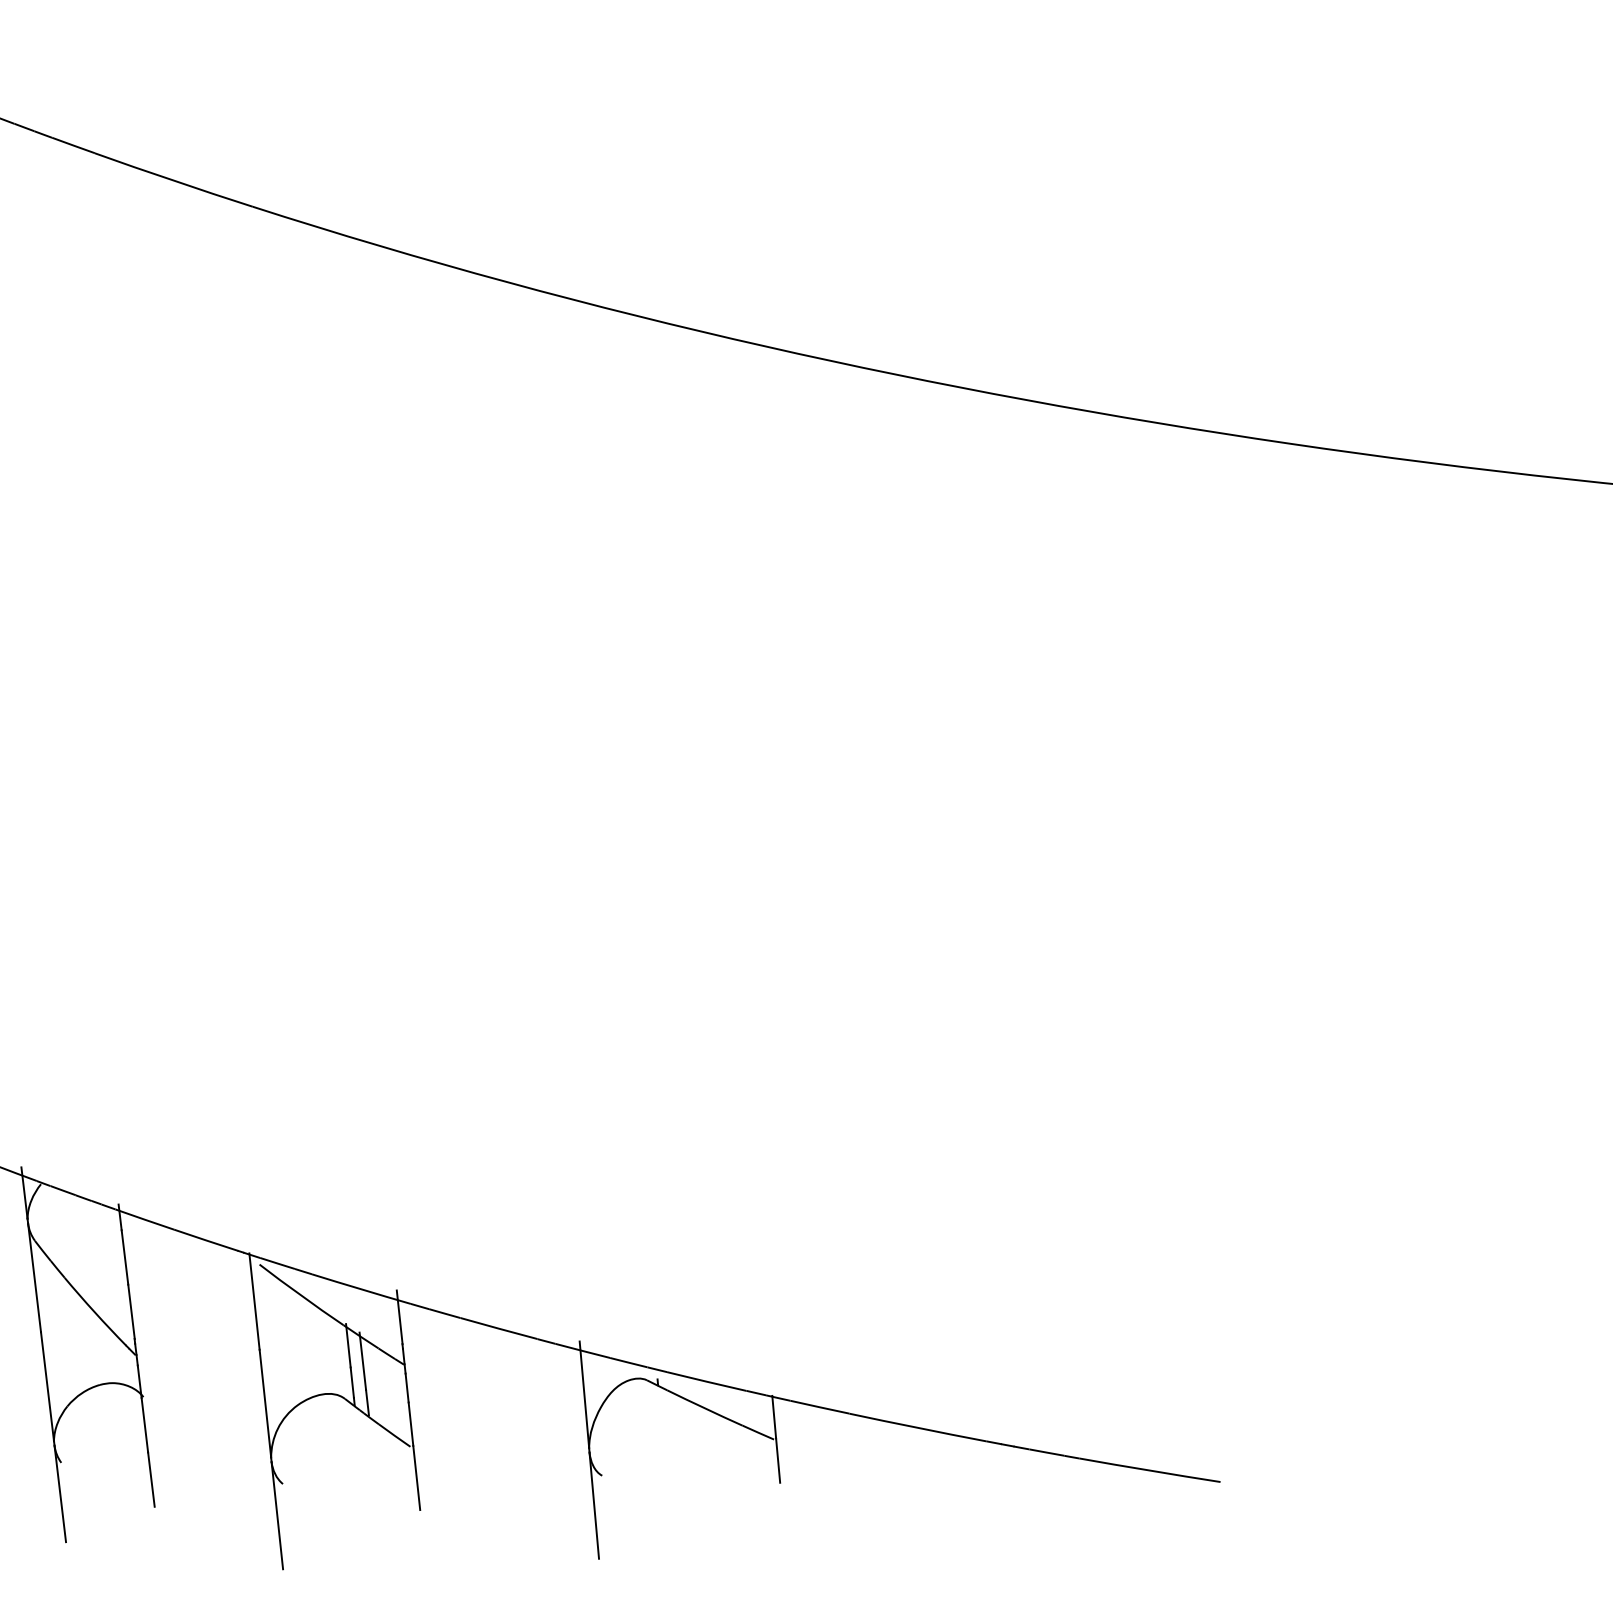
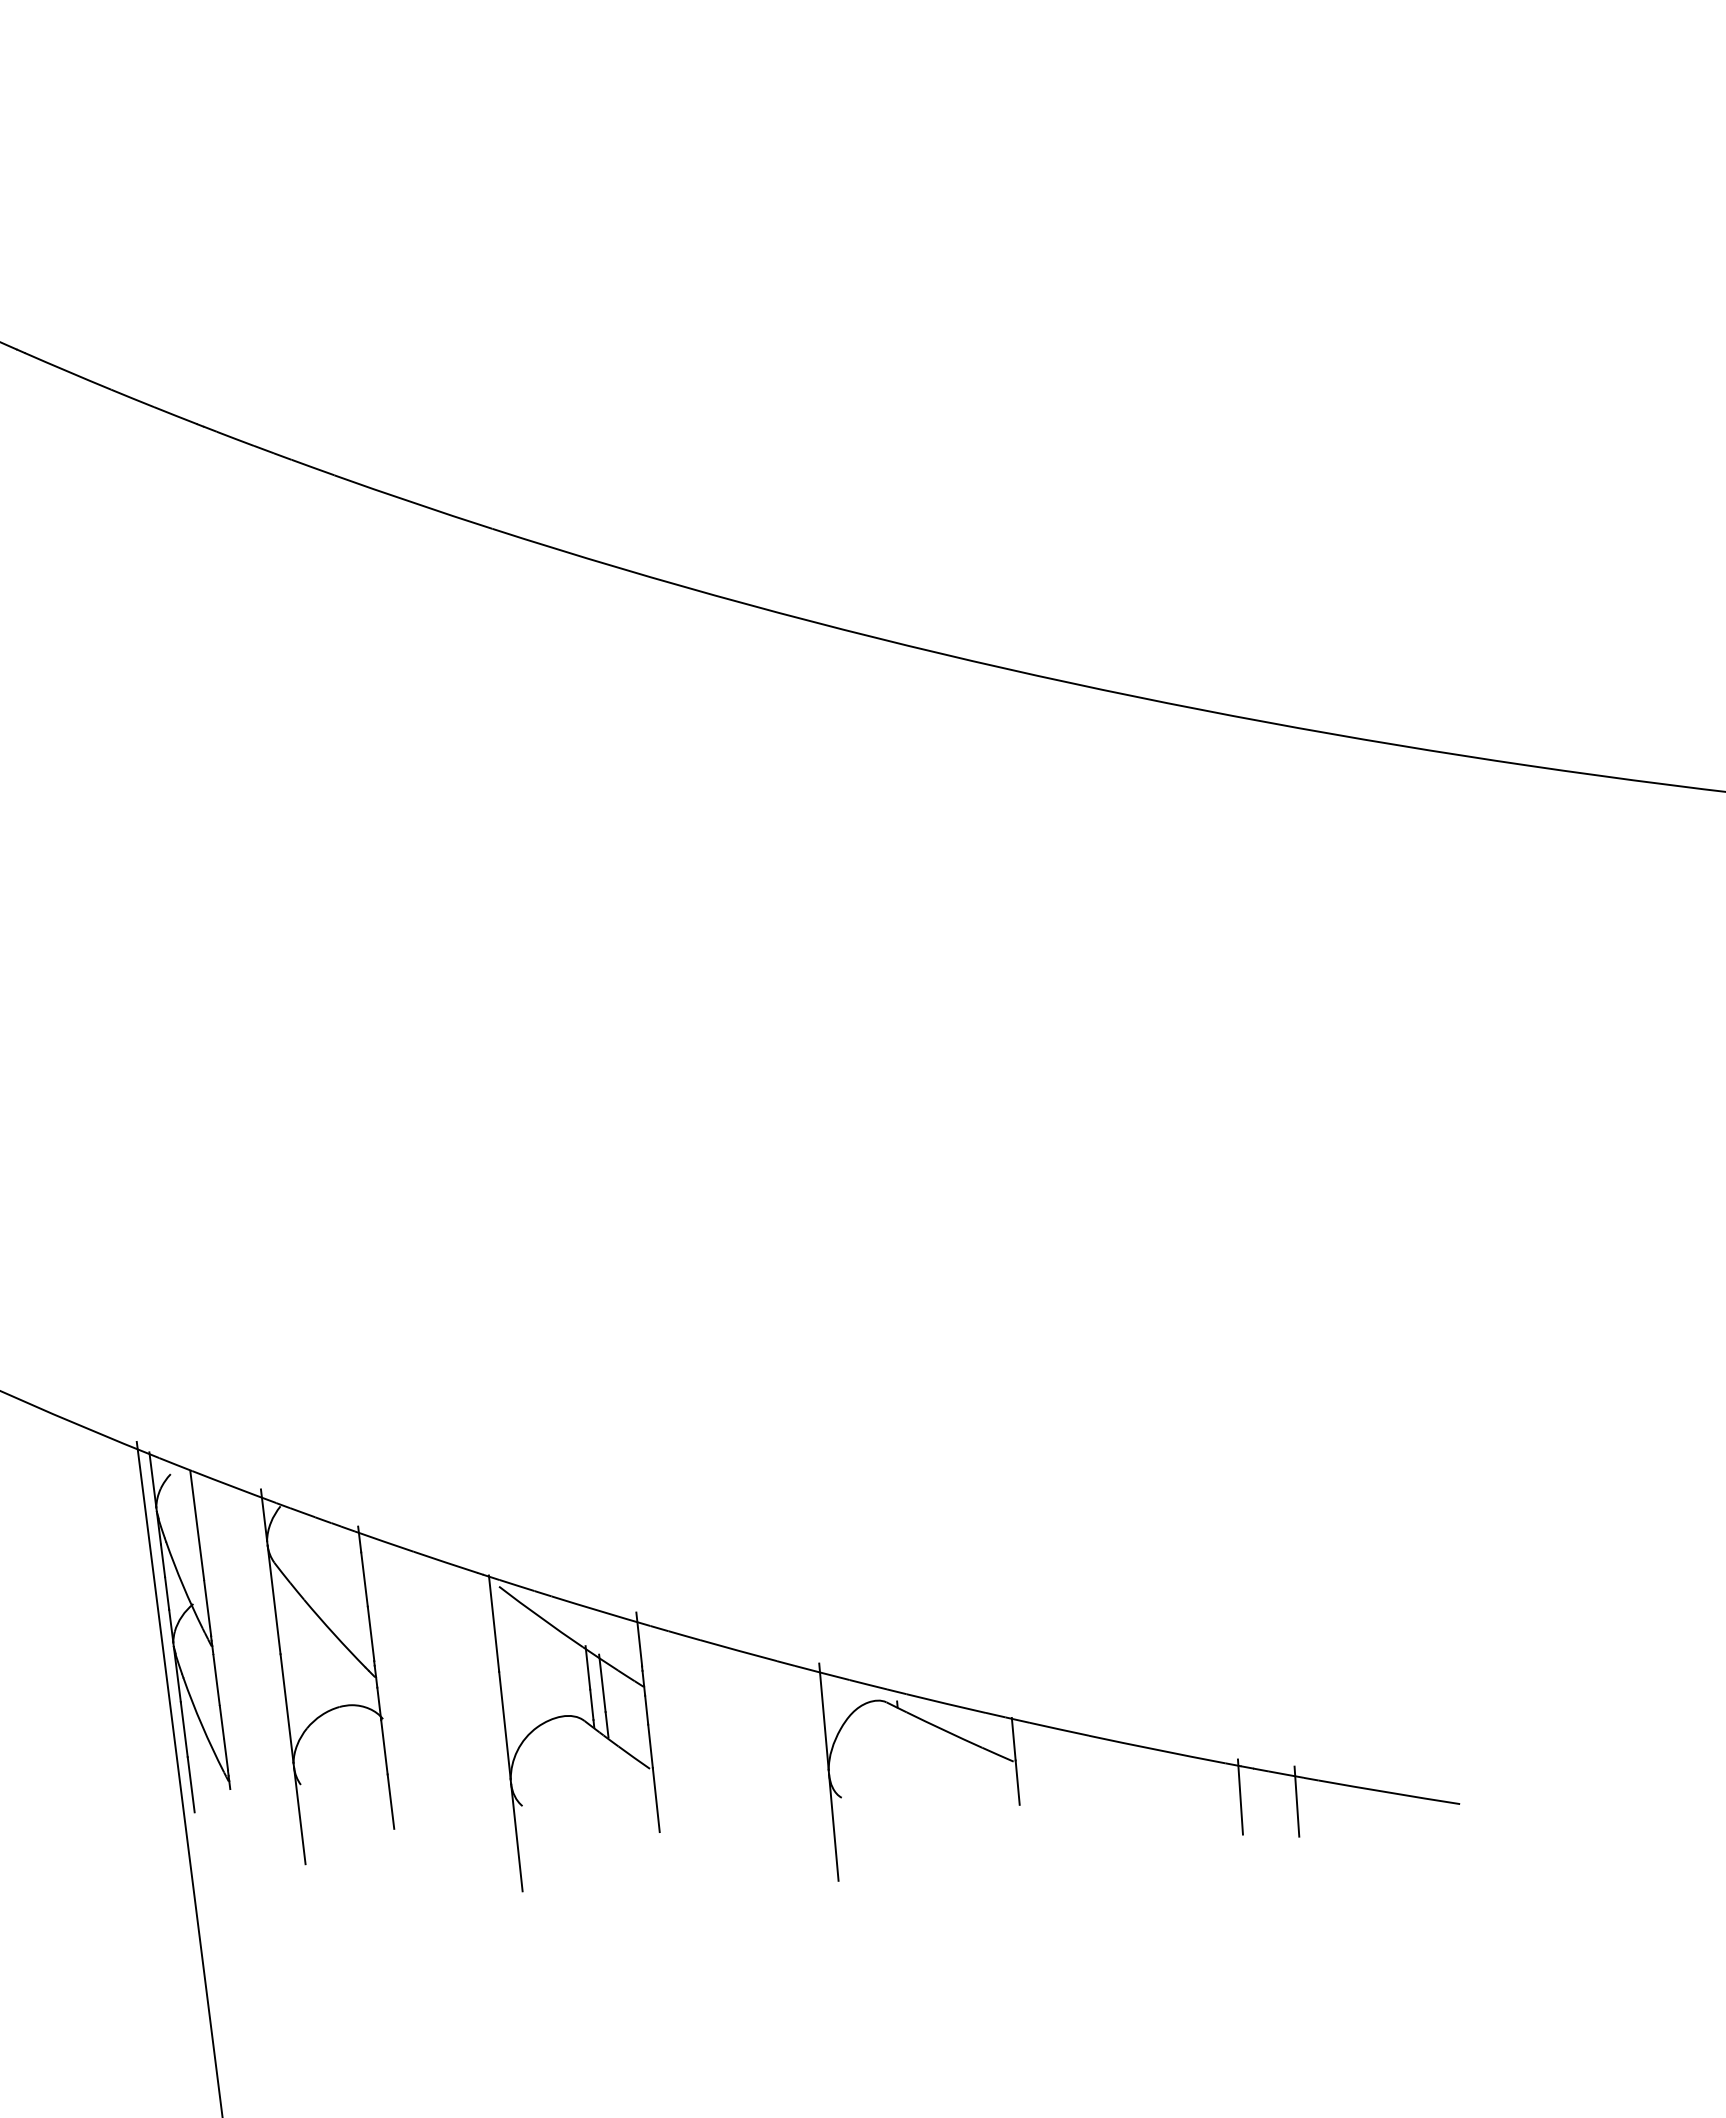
line: (999, 1474) -> (1239, 1796), added
line: (1056, 1479) -> (1296, 1801), added

